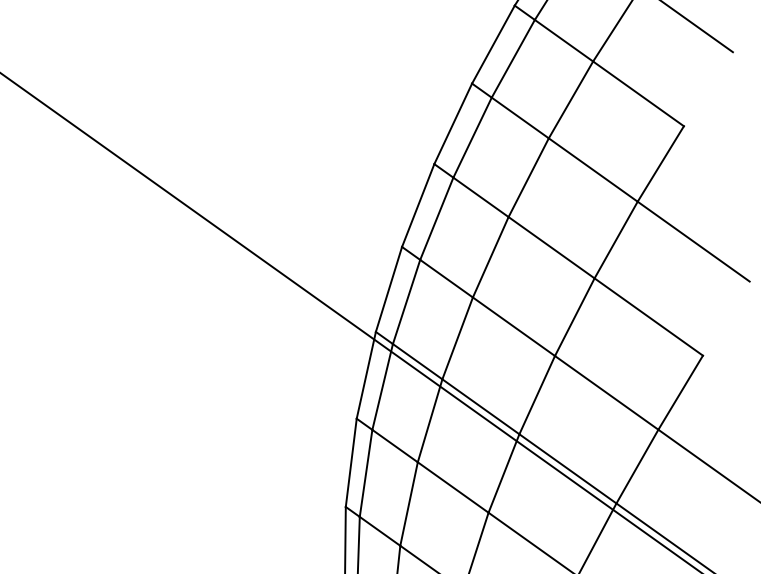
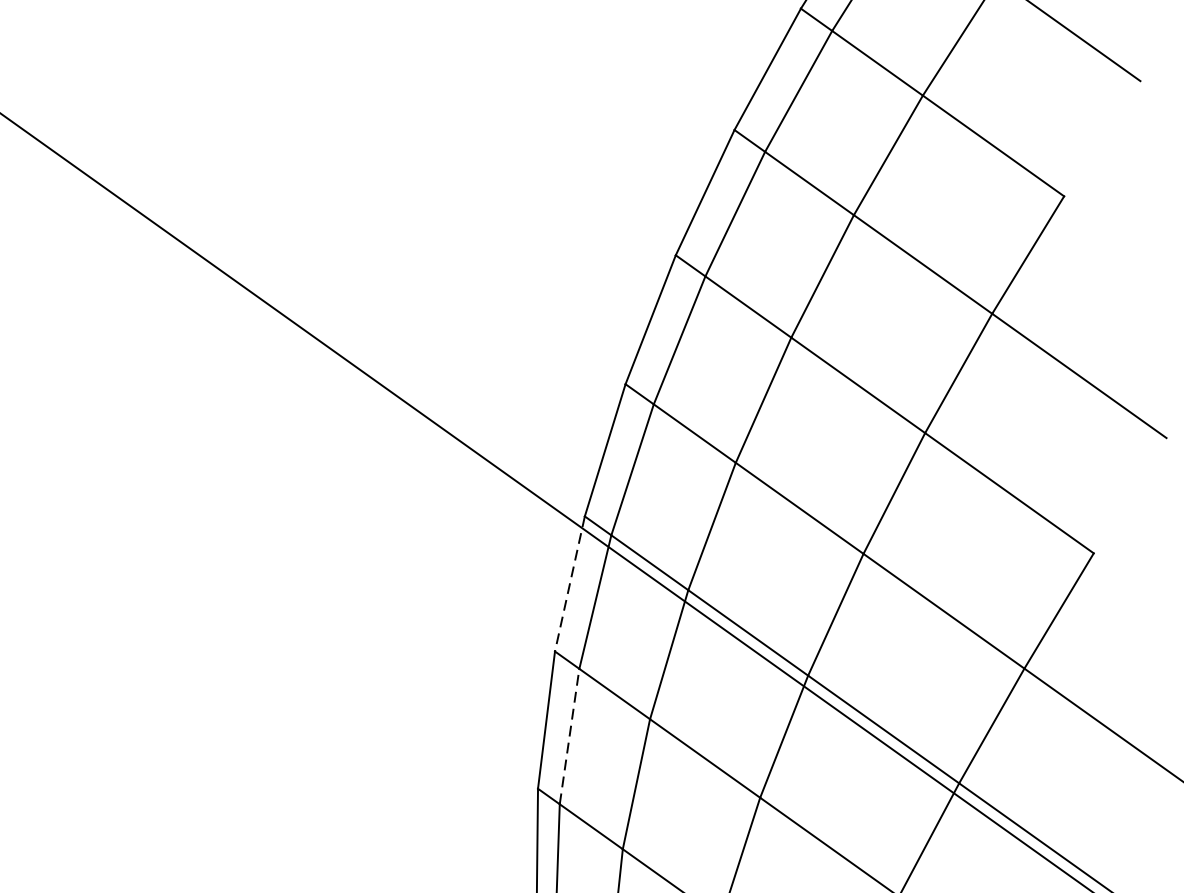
line: (366, 375) -> (570, 584), solid -> dashed
line: (366, 473) -> (570, 736), solid -> dashed

